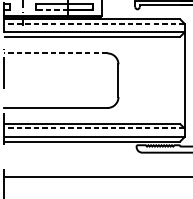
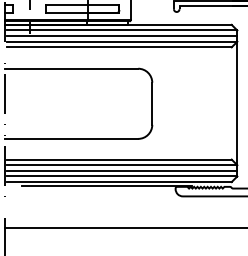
line: (52, 9) -> (67, 12), dashed -> solid
line: (94, 23) -> (121, 30), dashed -> solid
line: (94, 28) -> (121, 36), added
line: (55, 53) -> (71, 68), dashed -> solid
line: (94, 128) -> (121, 165), dashed -> solid
line: (94, 132) -> (121, 170), added
line: (83, 144) -> (107, 186), added

